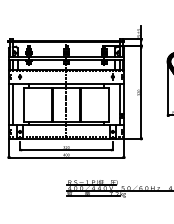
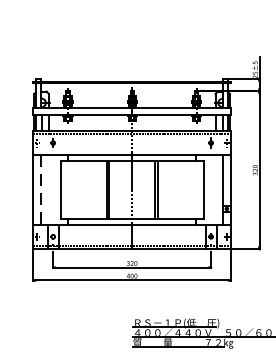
line: (13, 104) -> (41, 190), solid -> dashed

